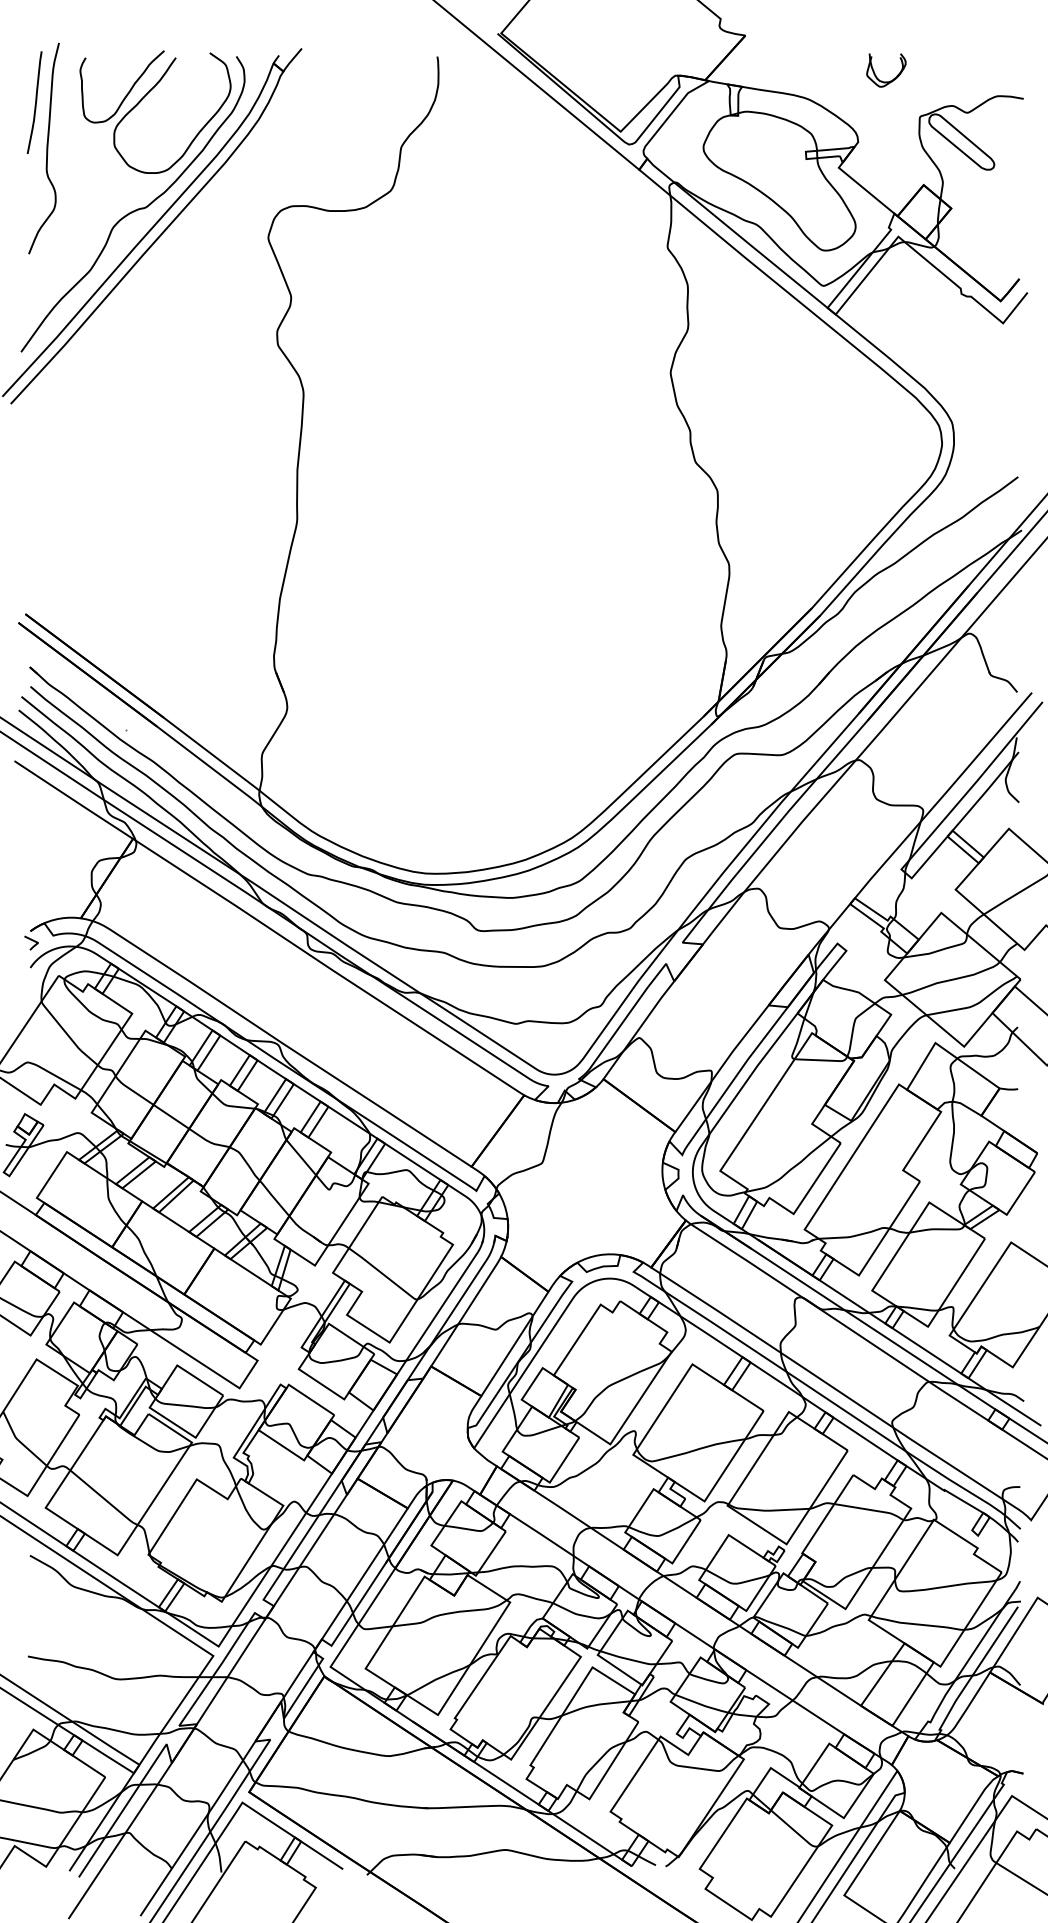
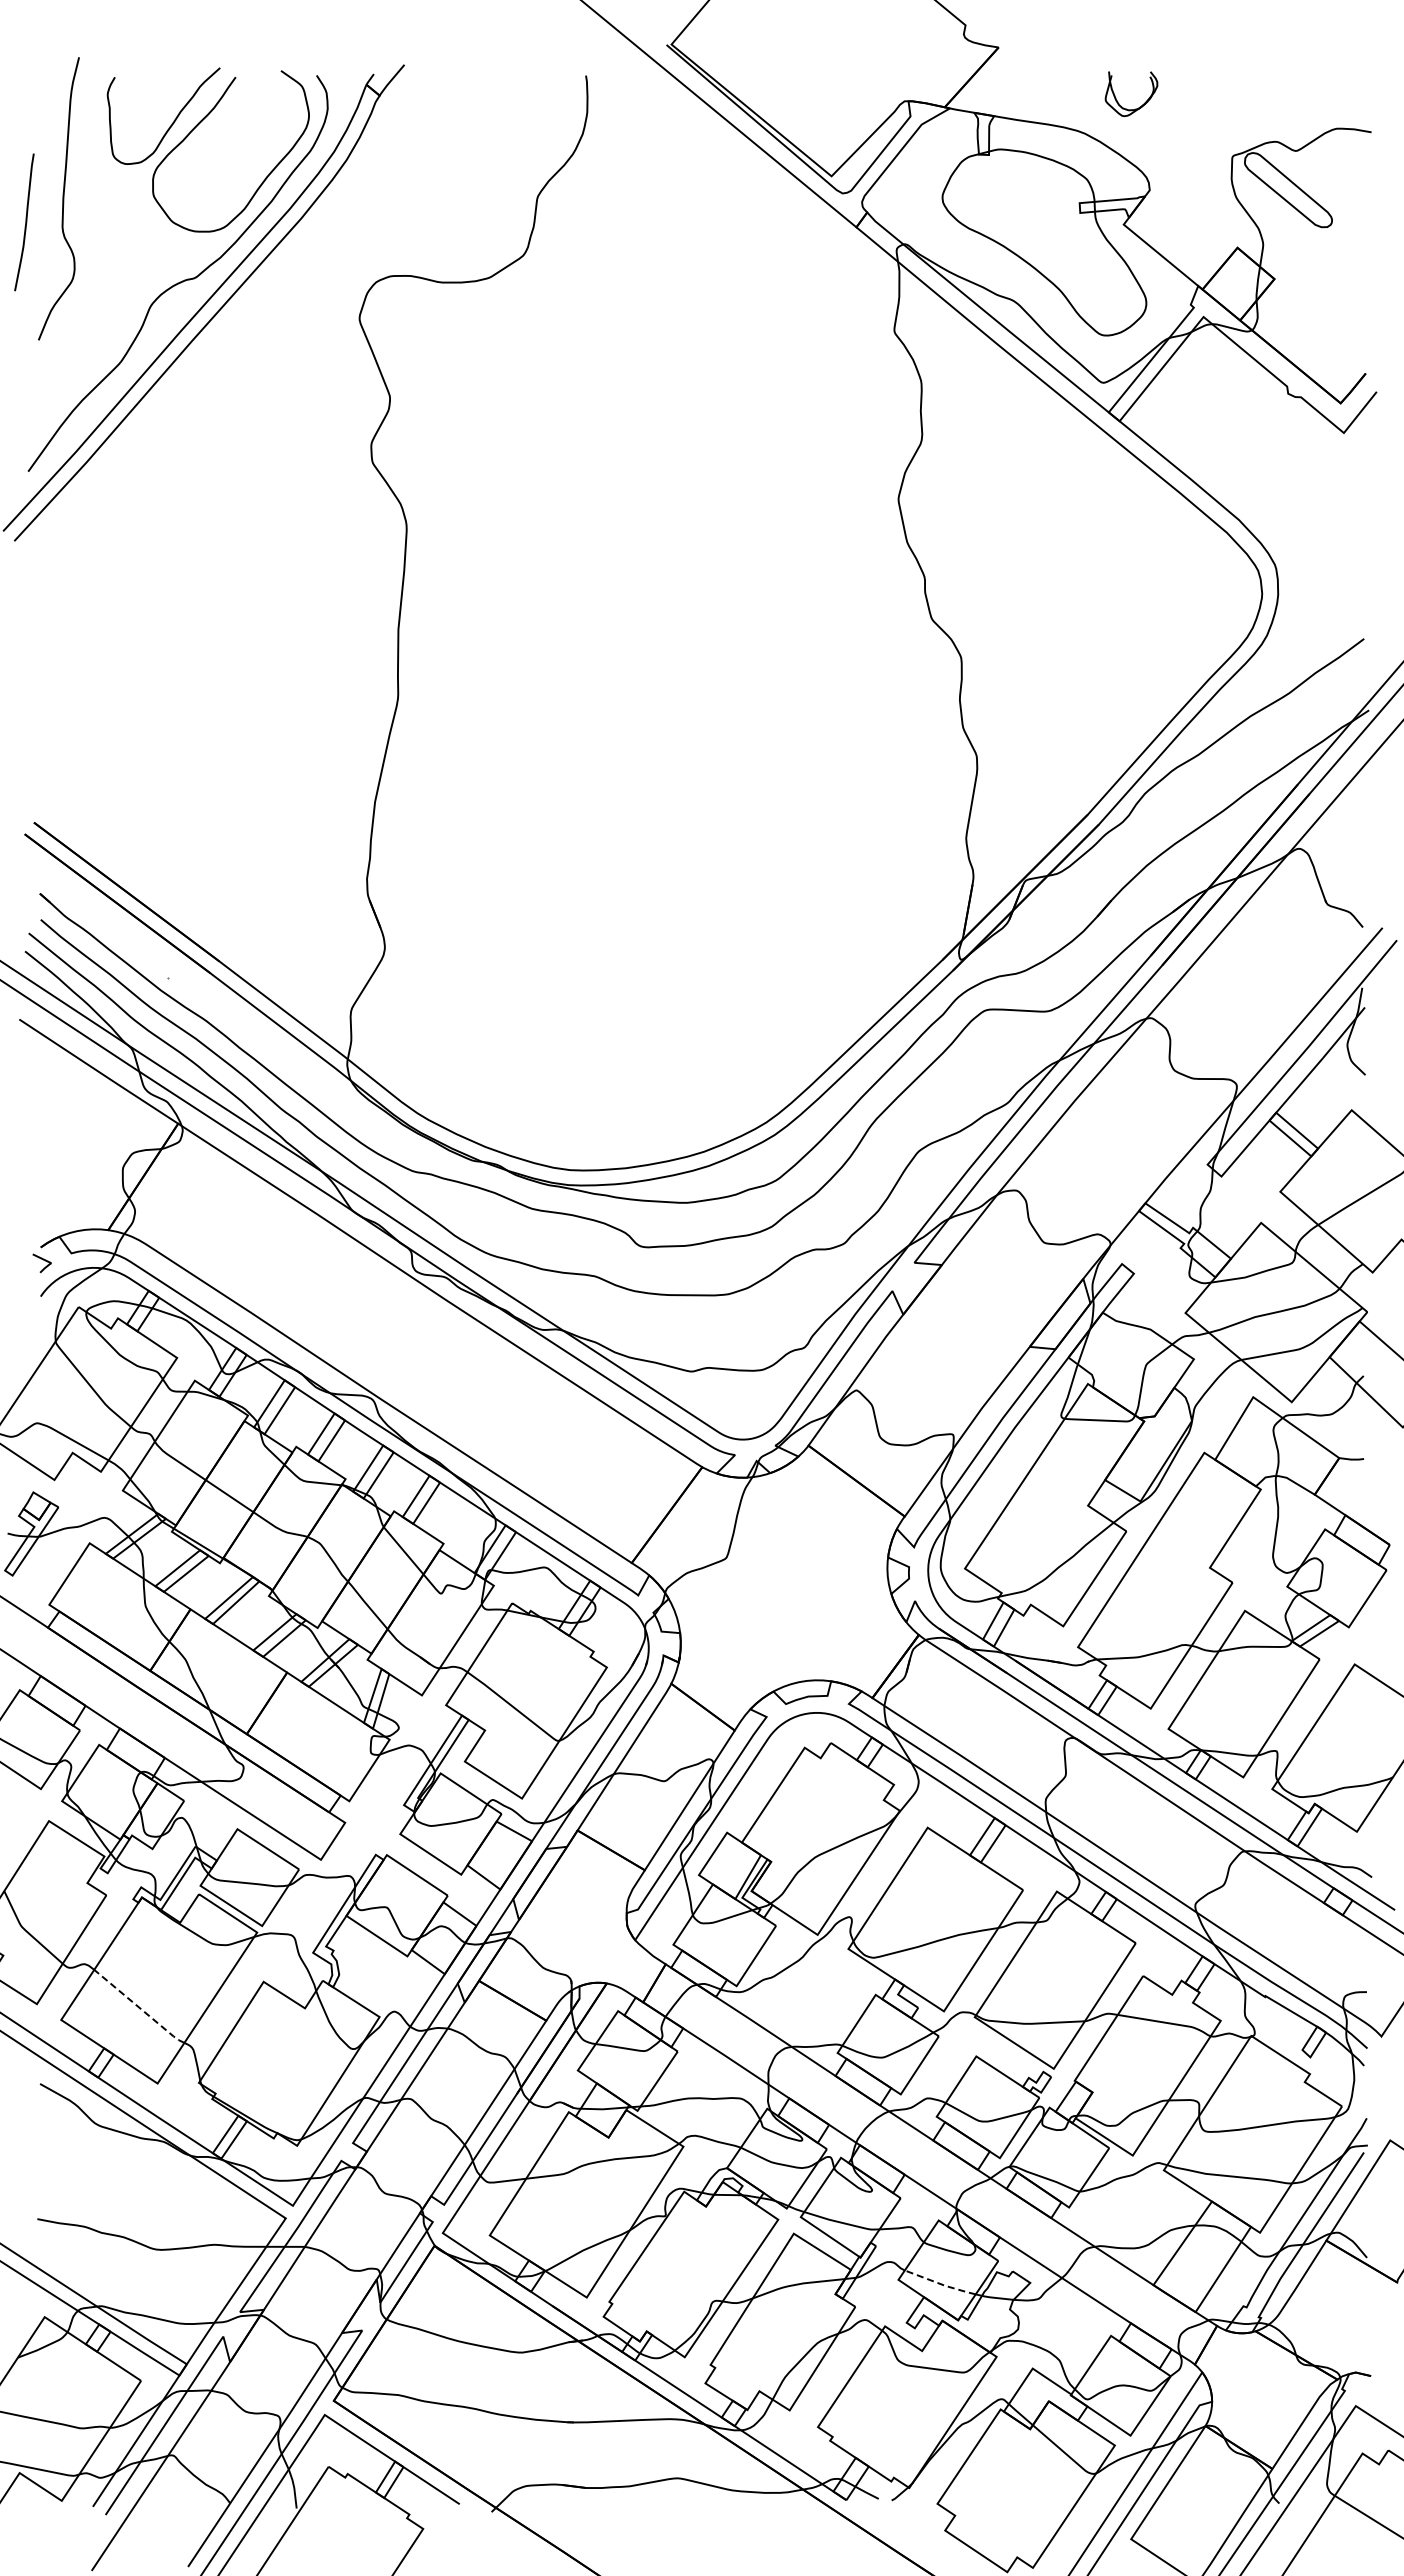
part: (892, 79) -> (1139, 106), moved
curve: (35, 102) -> (25, 222), moved
line: (104, 1499) -> (140, 2008), solid -> dashed
line: (702, 1705) -> (940, 2284), solid -> dashed

